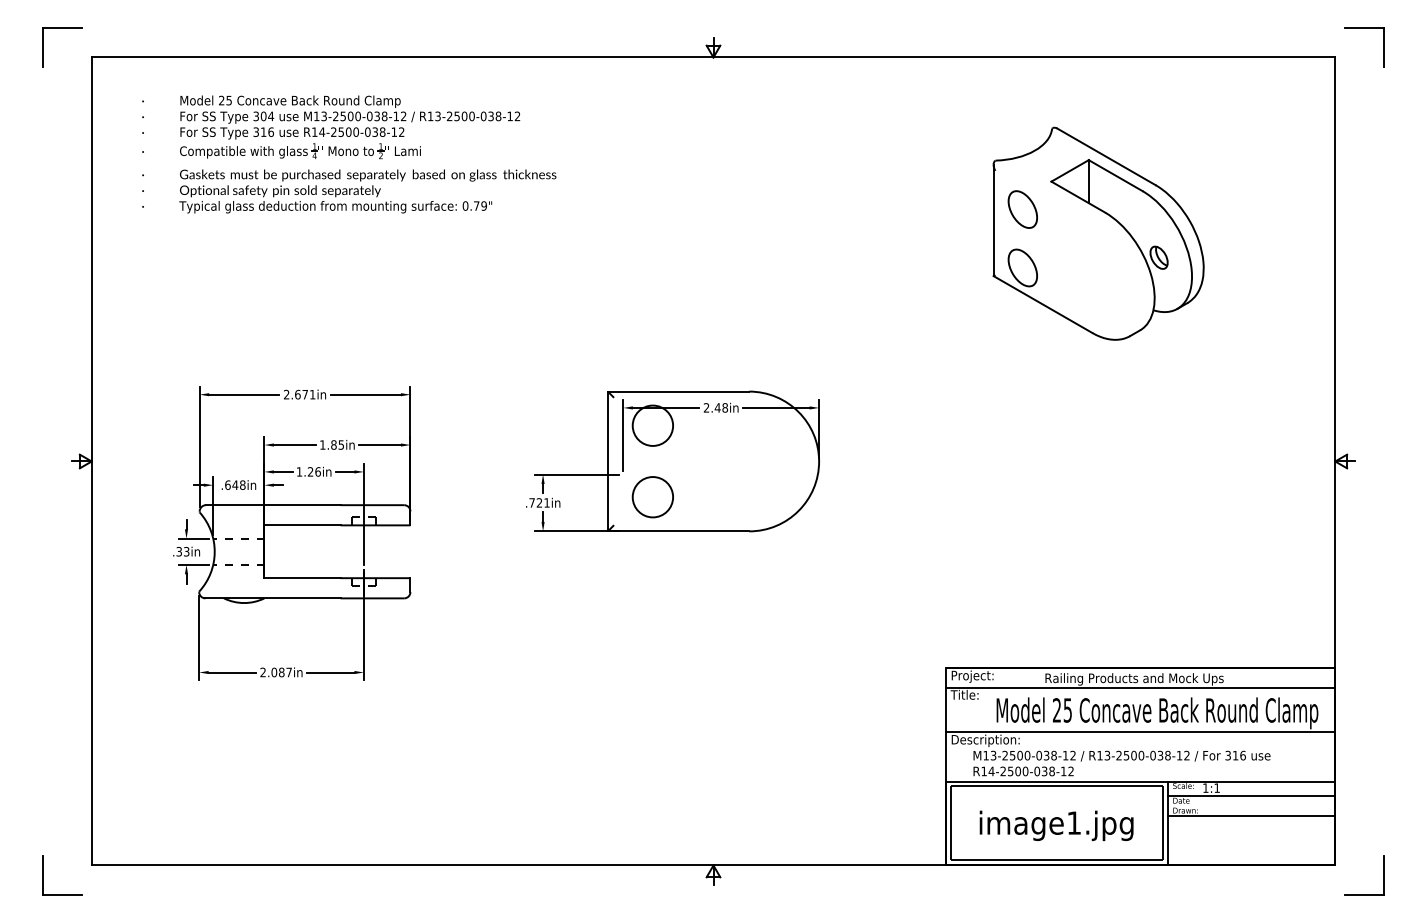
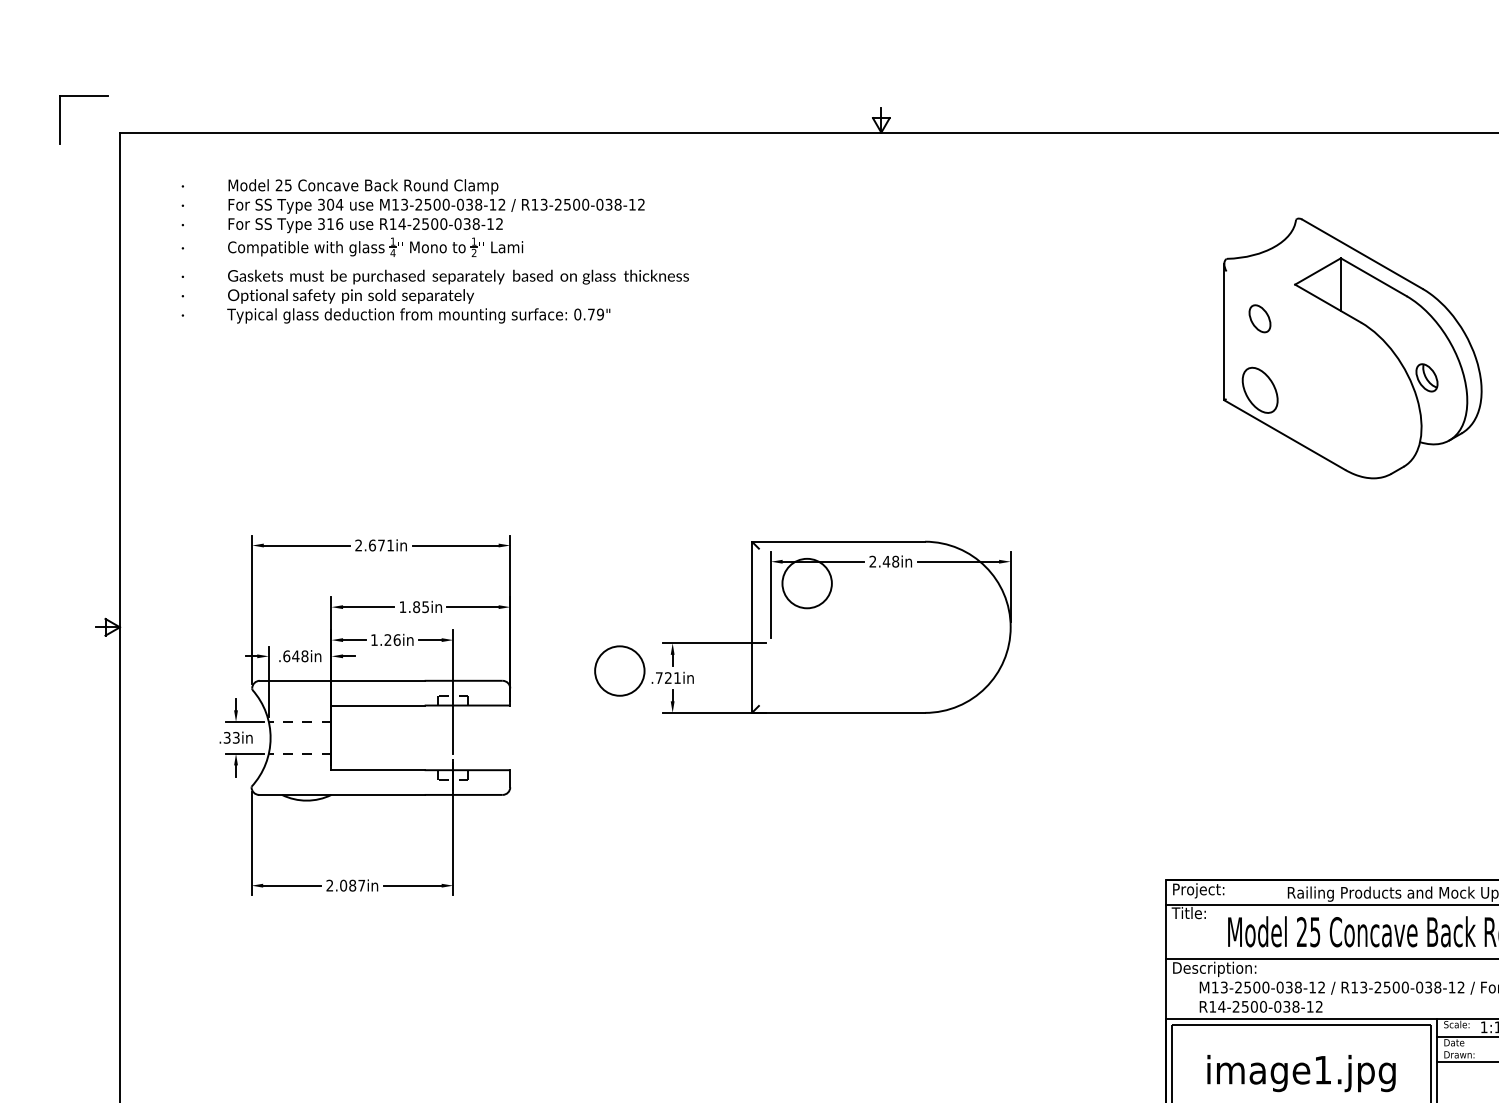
circle: (1022, 209) -> (1259, 318), size x0.6
circle: (652, 497) -> (619, 671), moved

